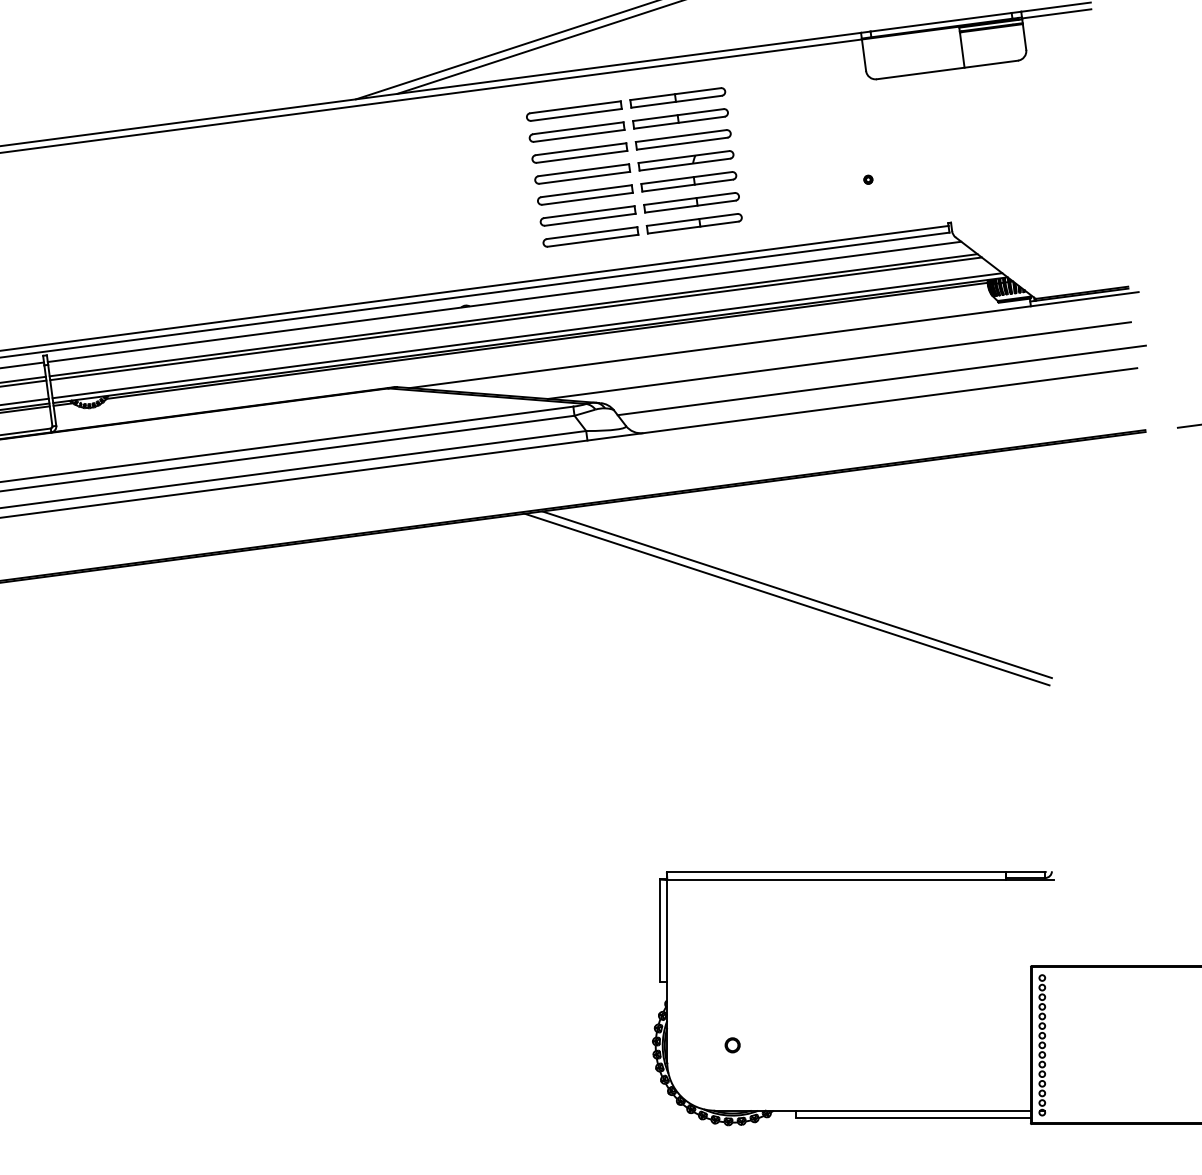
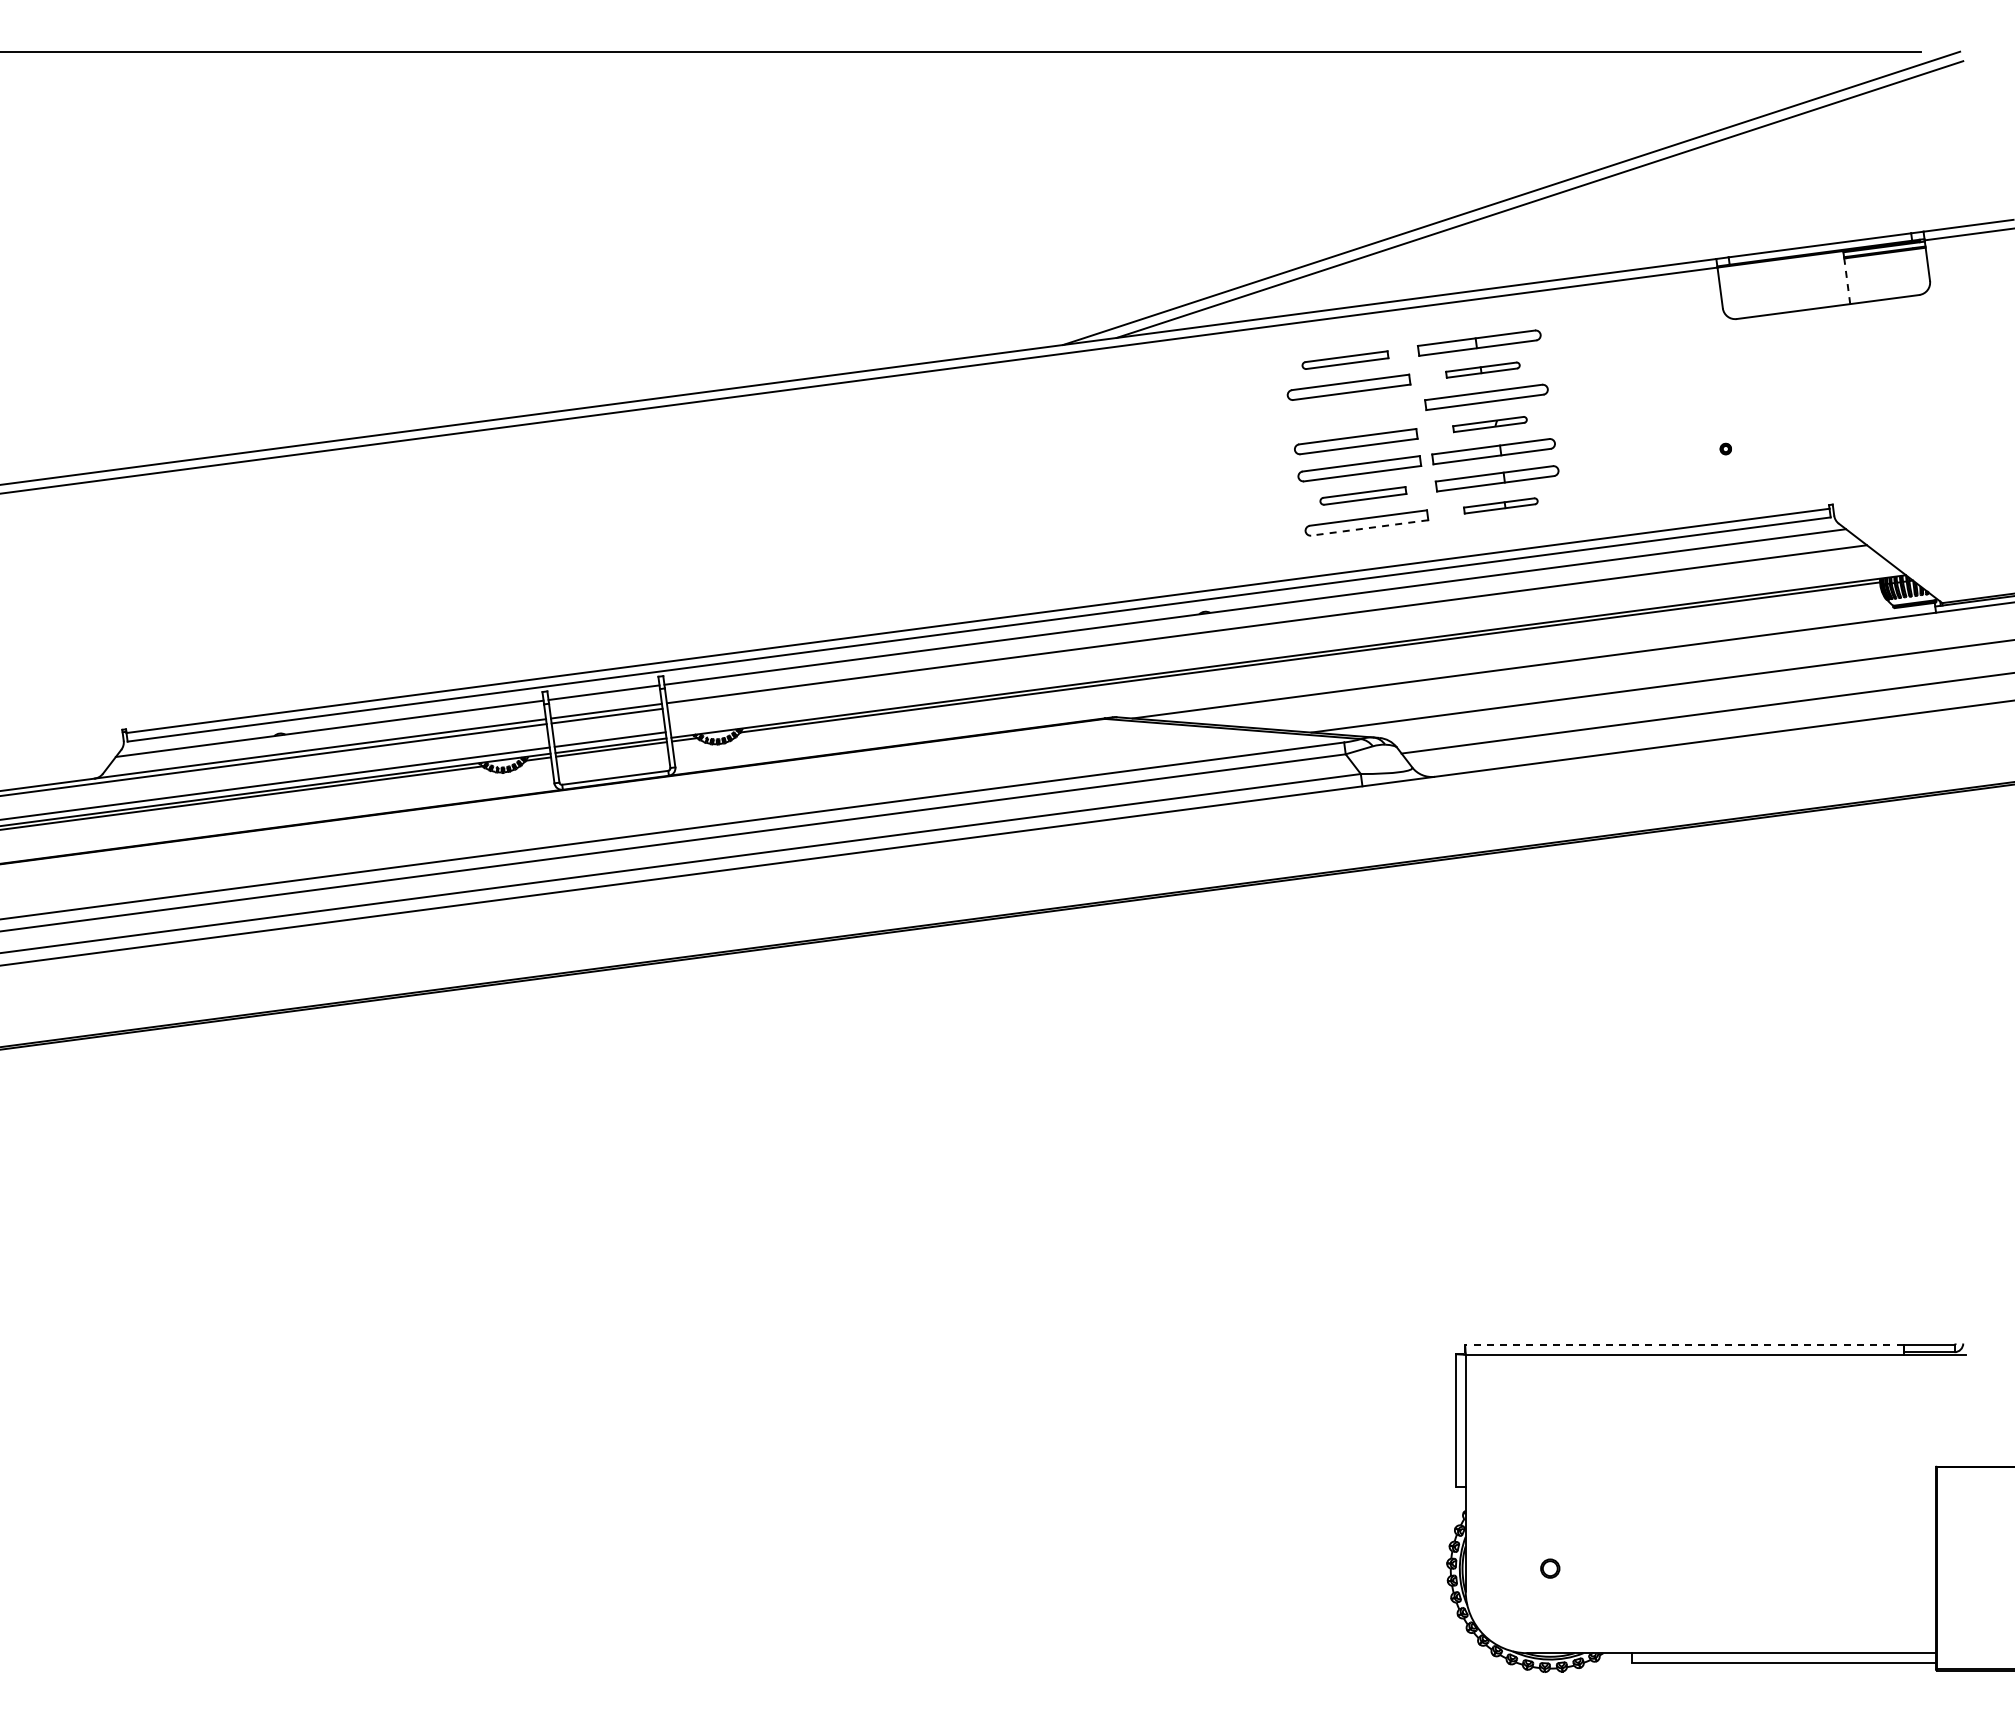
line: (962, 49) -> (1847, 280), solid -> dashed
part: (574, 110) -> (1345, 359), size x0.7
part: (680, 118) -> (1482, 369), size x0.6
part: (579, 153) -> (1352, 414), removed
part: (685, 160) -> (1489, 424), size x0.6
part: (588, 215) -> (1363, 495), size x0.7
part: (694, 223) -> (1500, 505), size x0.6
line: (592, 241) -> (1369, 528), solid -> dashed
line: (515, 318) -> (1269, 628), removed
line: (527, 335) -> (1284, 650), removed
line: (797, 594) -> (1633, 985), removed
line: (786, 599) -> (1620, 992), removed
line: (835, 872) -> (1683, 1344), solid -> dashed
part: (1042, 1045) -> (1950, 1568), removed

